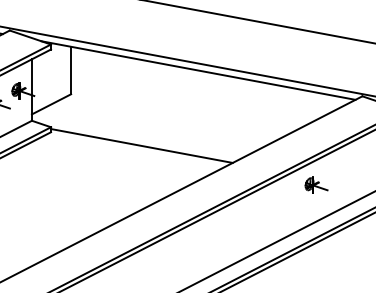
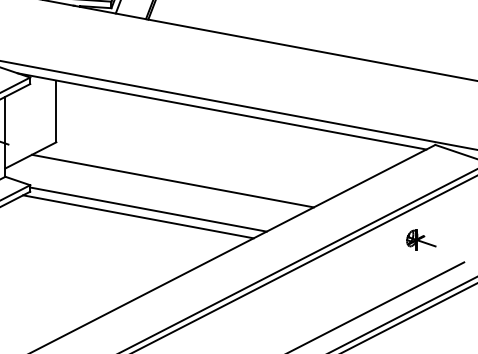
line: (160, 123) -> (172, 180), added
line: (133, 151) -> (137, 216), added
part: (316, 184) -> (421, 238), moved

